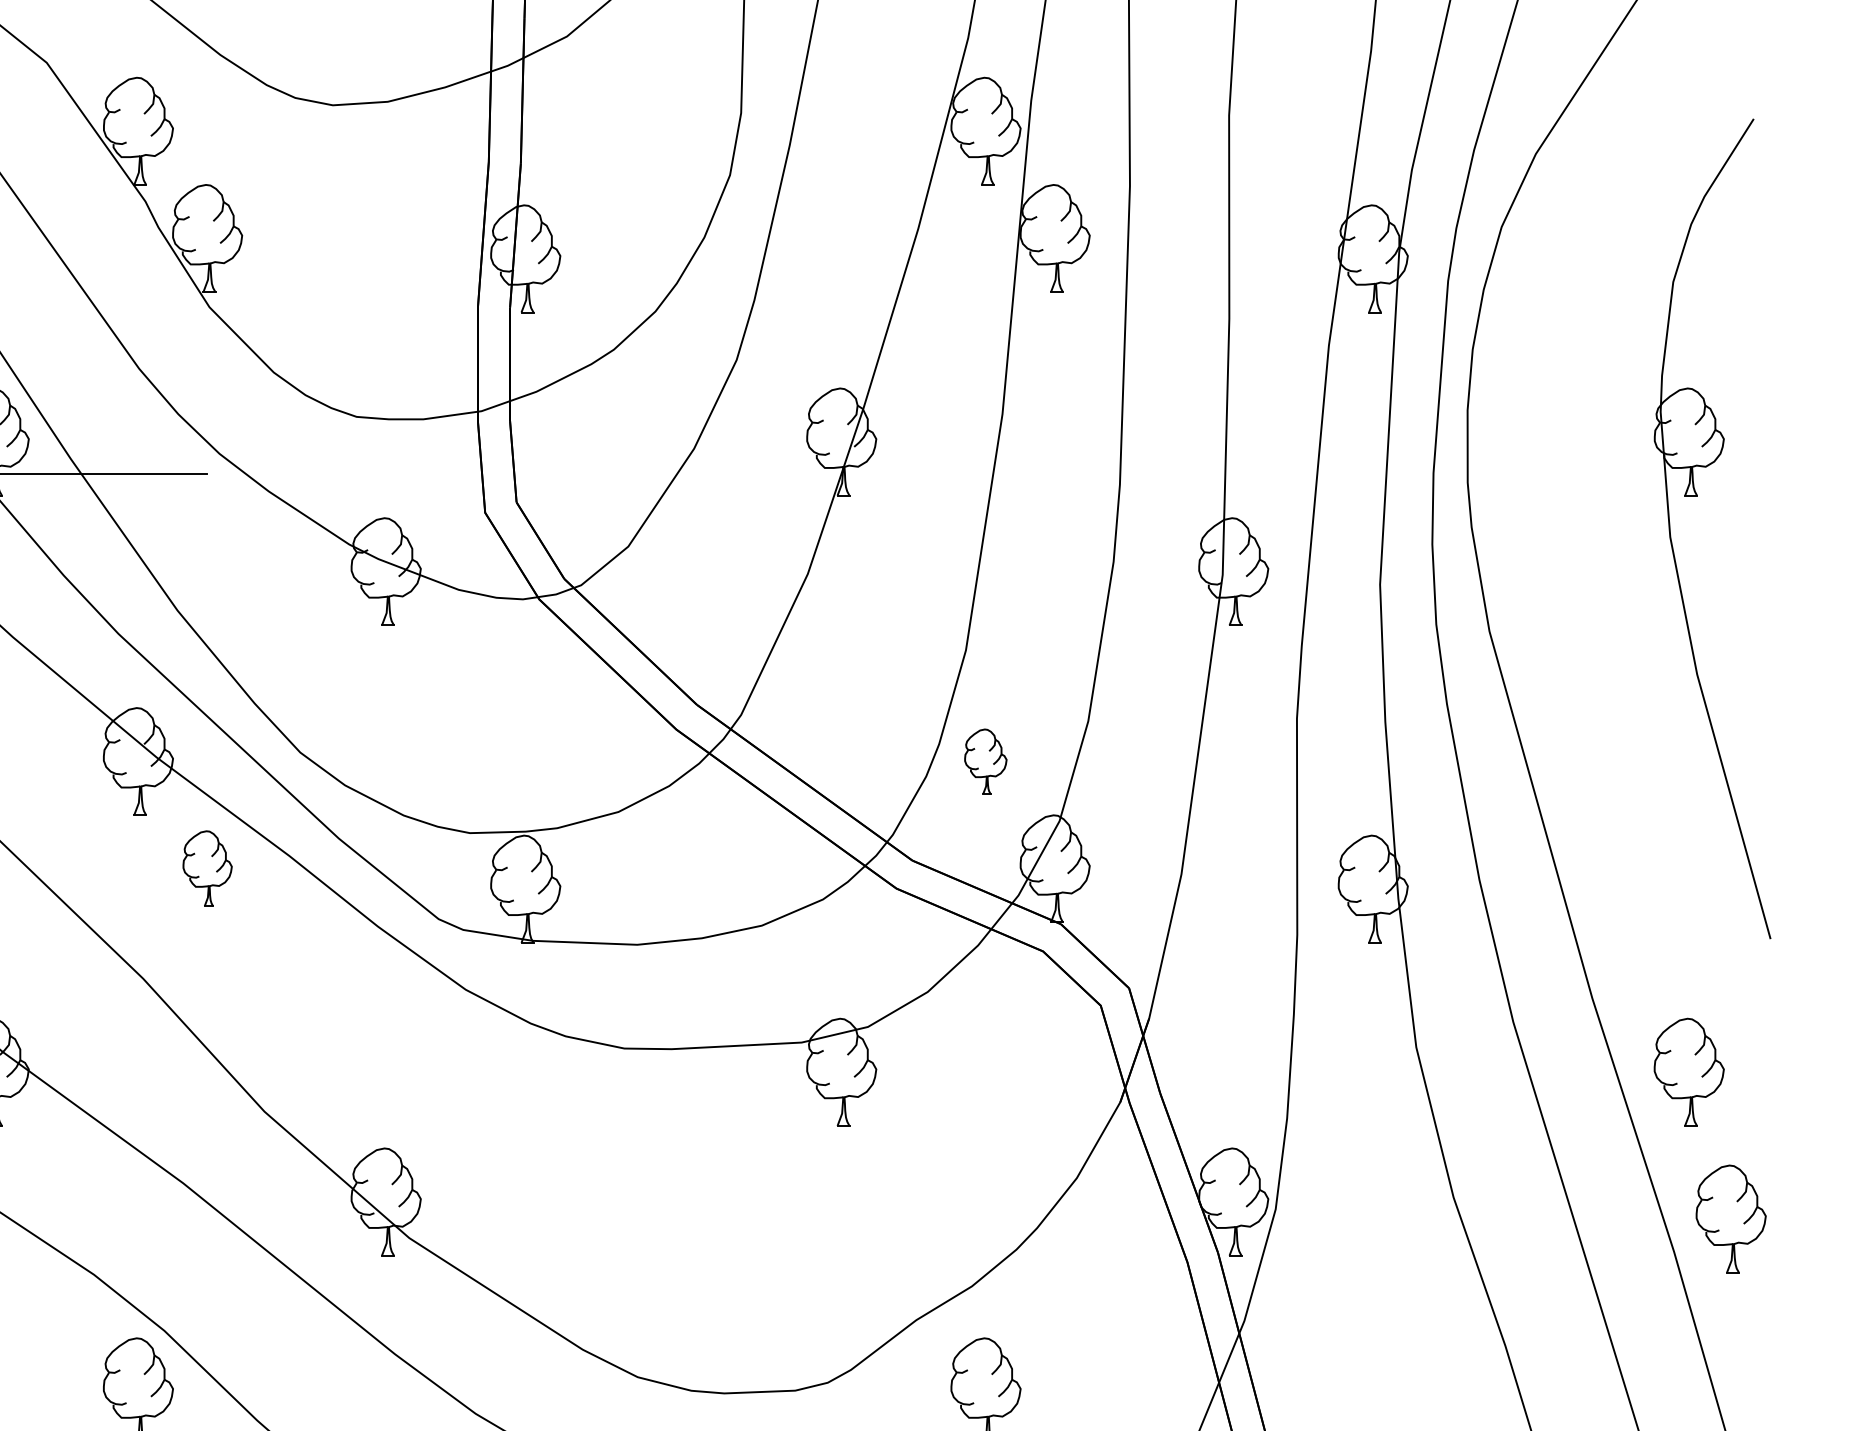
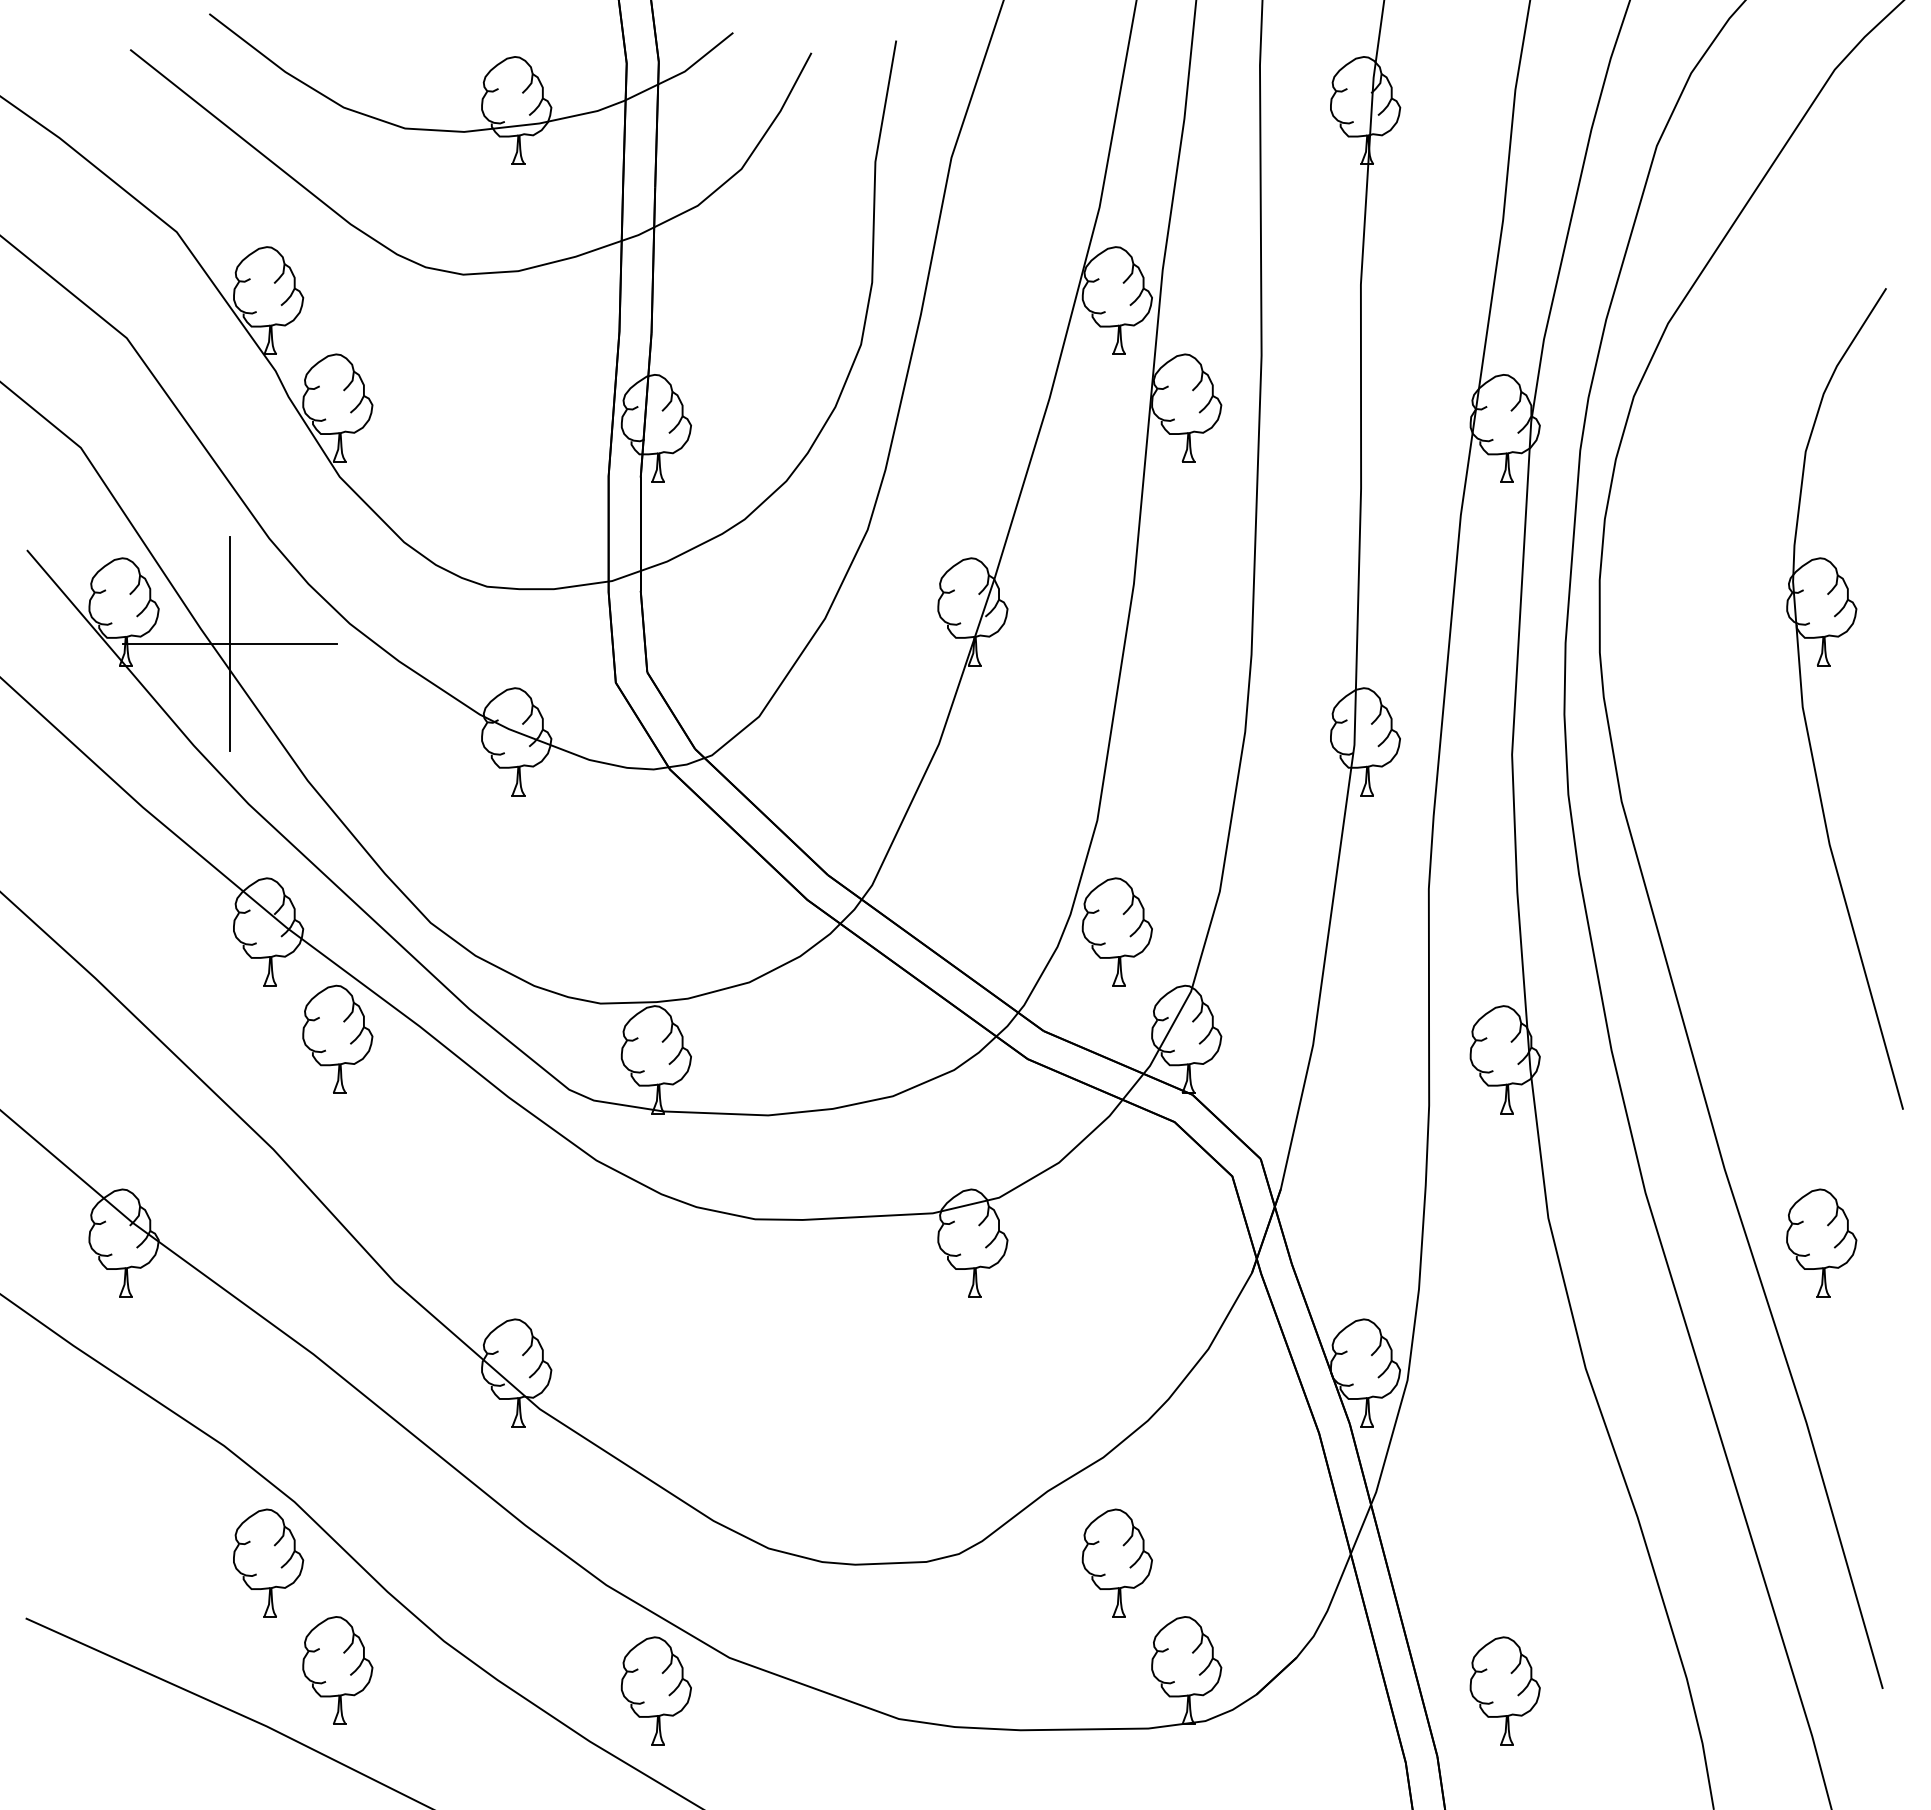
line: (100, 473) -> (230, 643), added
part: (985, 761) -> (1116, 931), size x1.67
part: (207, 867) -> (337, 1038), size x1.43
part: (1730, 1218) -> (1863, 1389), removed

